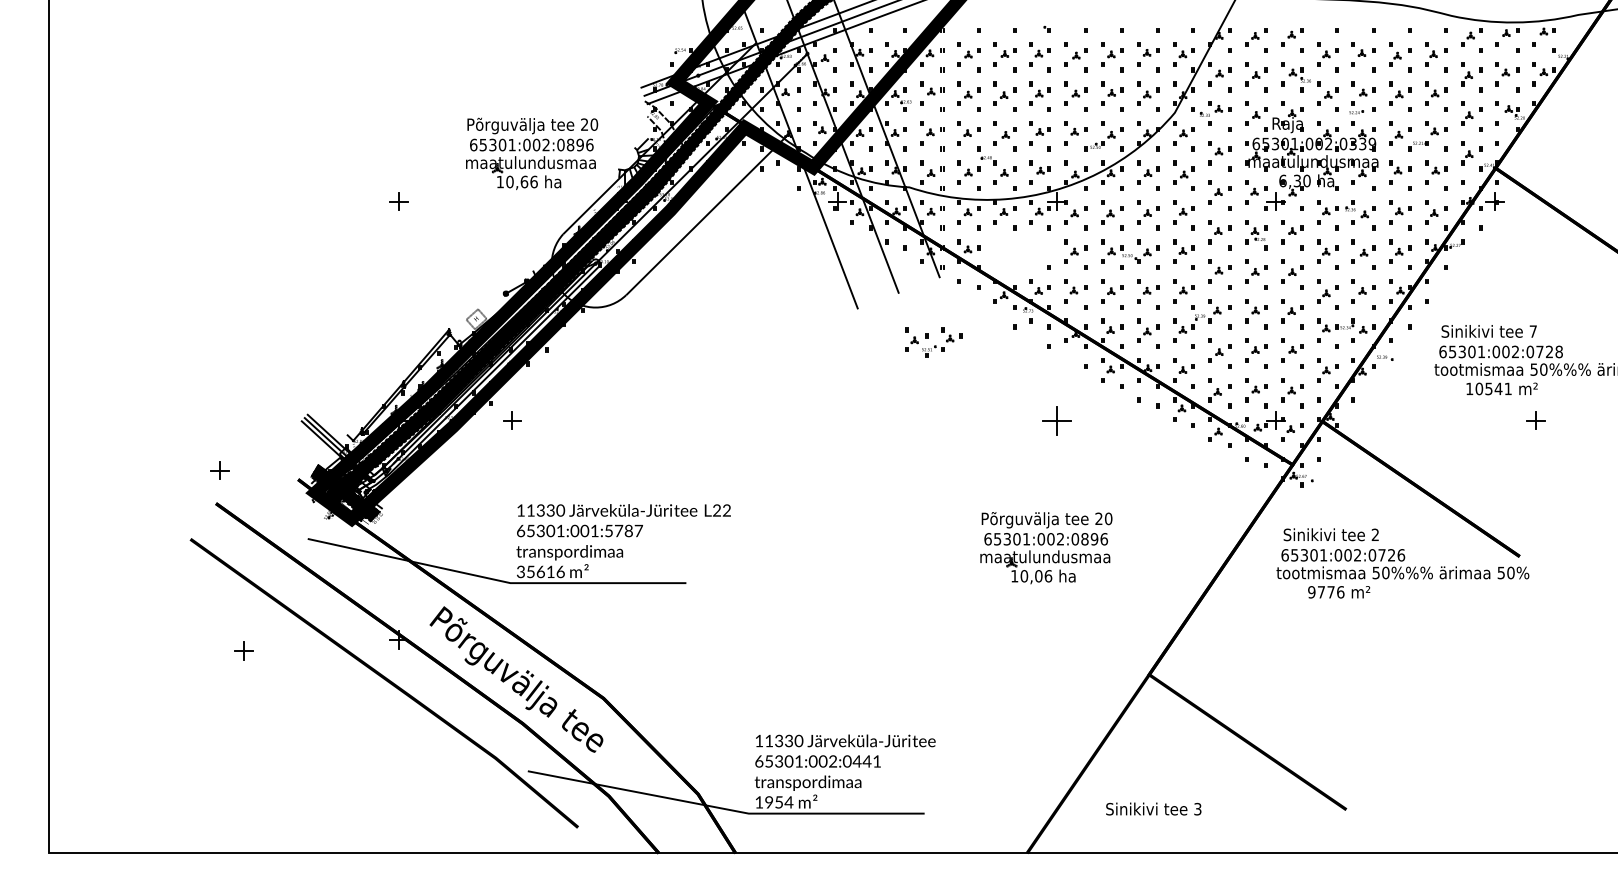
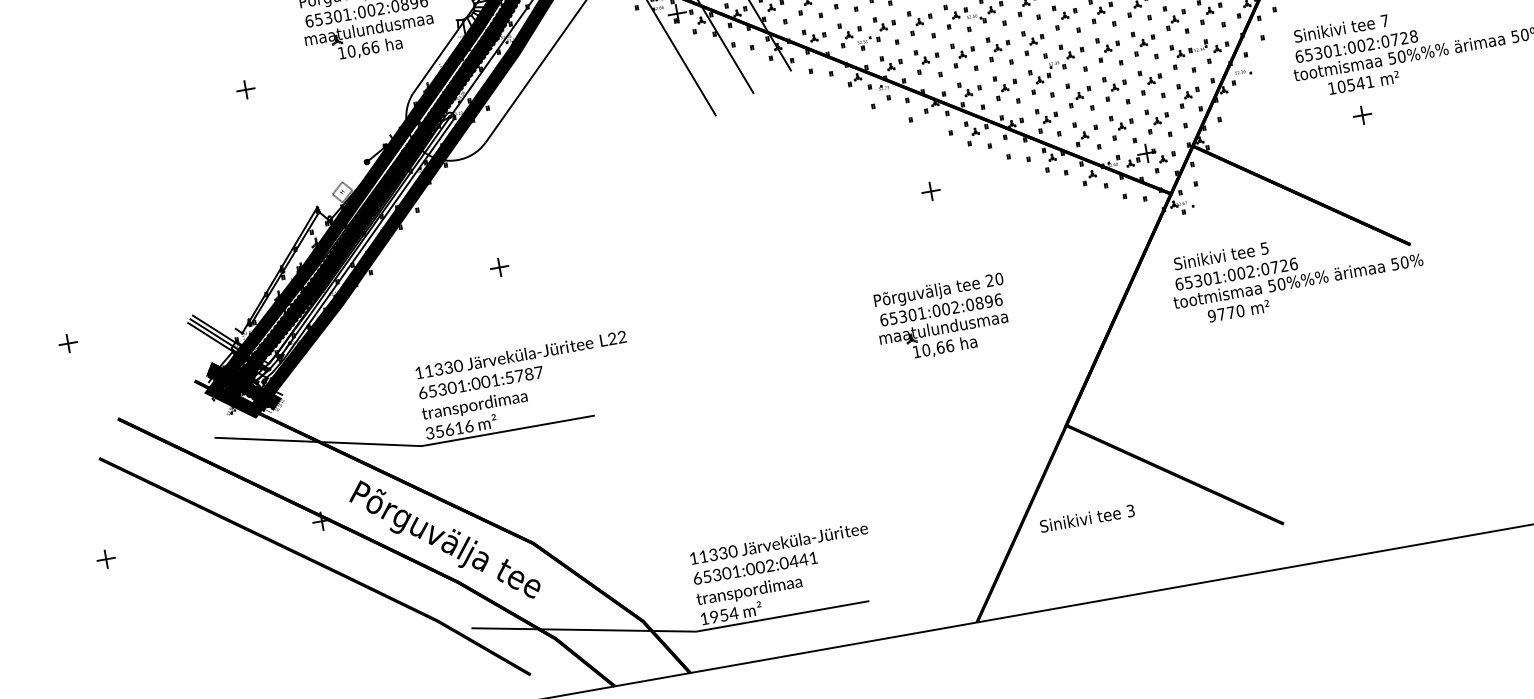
part: (933, 342) -> (867, 33), moved
part: (512, 420) -> (499, 267), moved
part: (1056, 420) -> (930, 191), size x0.62
part: (1535, 420) -> (1362, 115), moved
part: (219, 470) -> (67, 343), moved
text: (1374, 534) -> (1263, 248), 2 -> 5
text: (1038, 576) -> (940, 347), 10,06 -> 10,66
text: (1340, 592) -> (1240, 311), 9776 -> 9770
part: (243, 650) -> (105, 559), moved
text: (1153, 808) -> (1086, 517), moved

